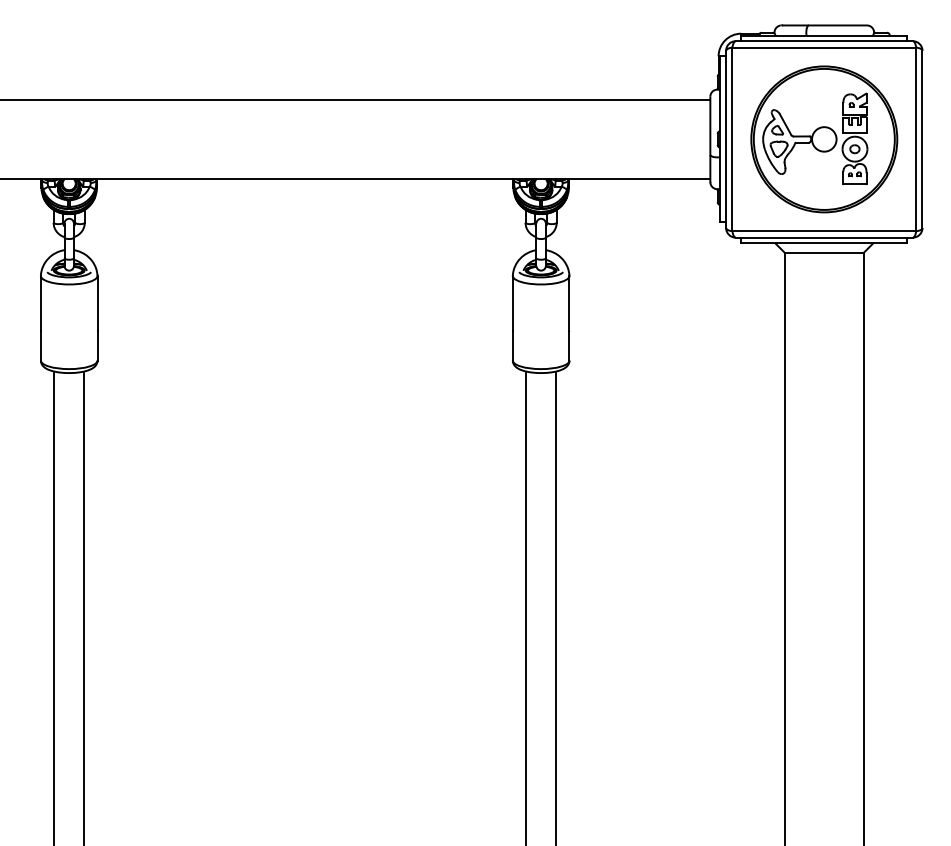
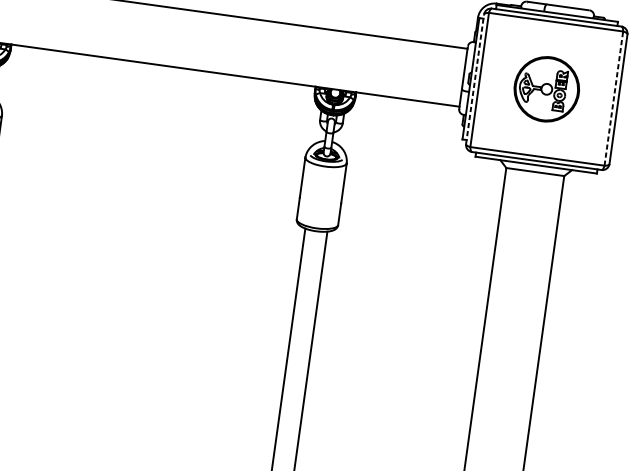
line: (726, 139) -> (475, 79), solid -> dashed
part: (824, 139) -> (546, 89), size x0.6
line: (916, 139) -> (614, 98), solid -> dashed

